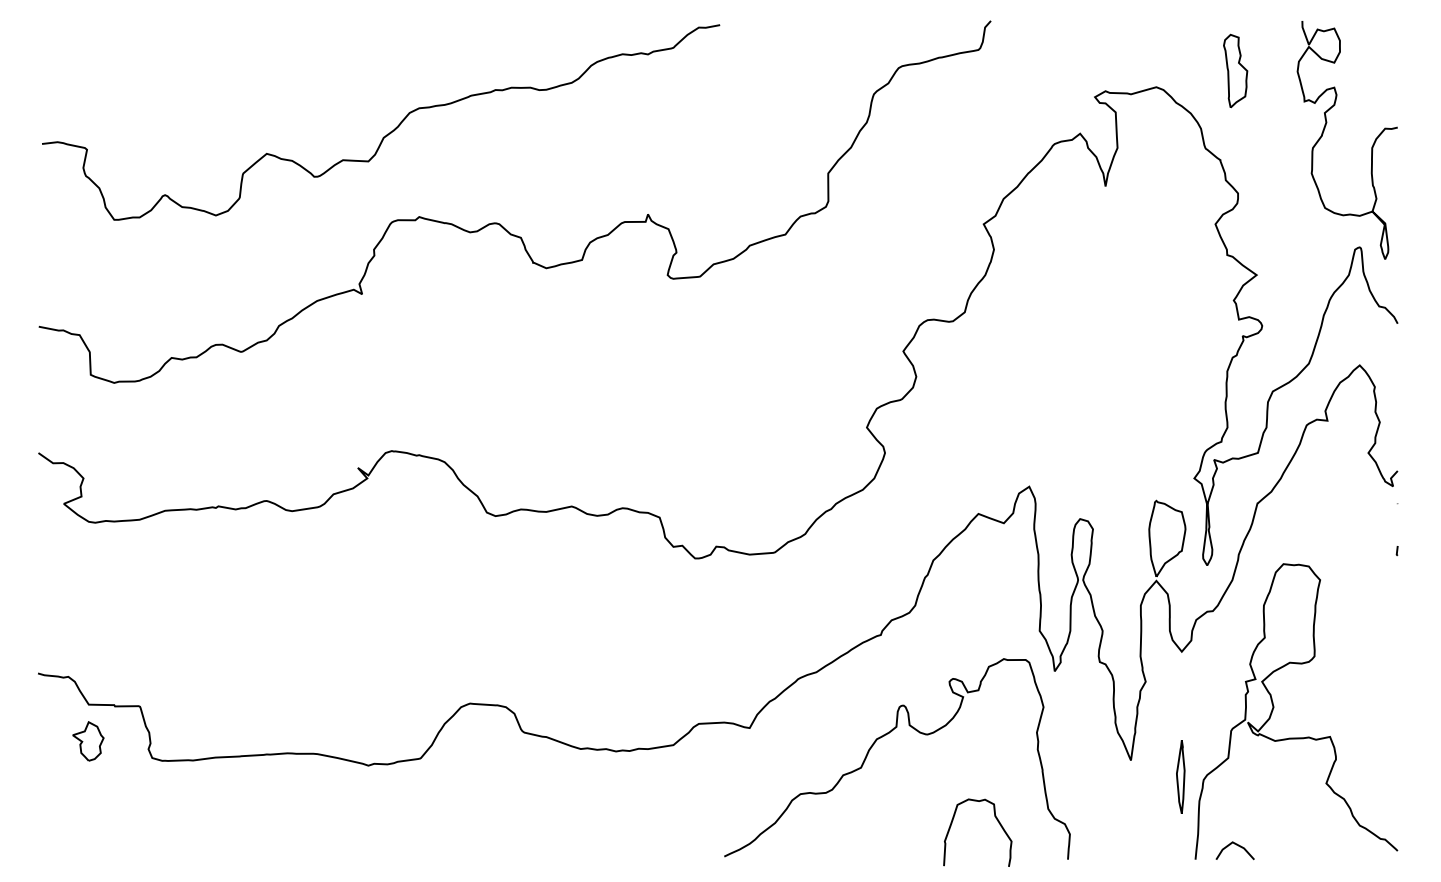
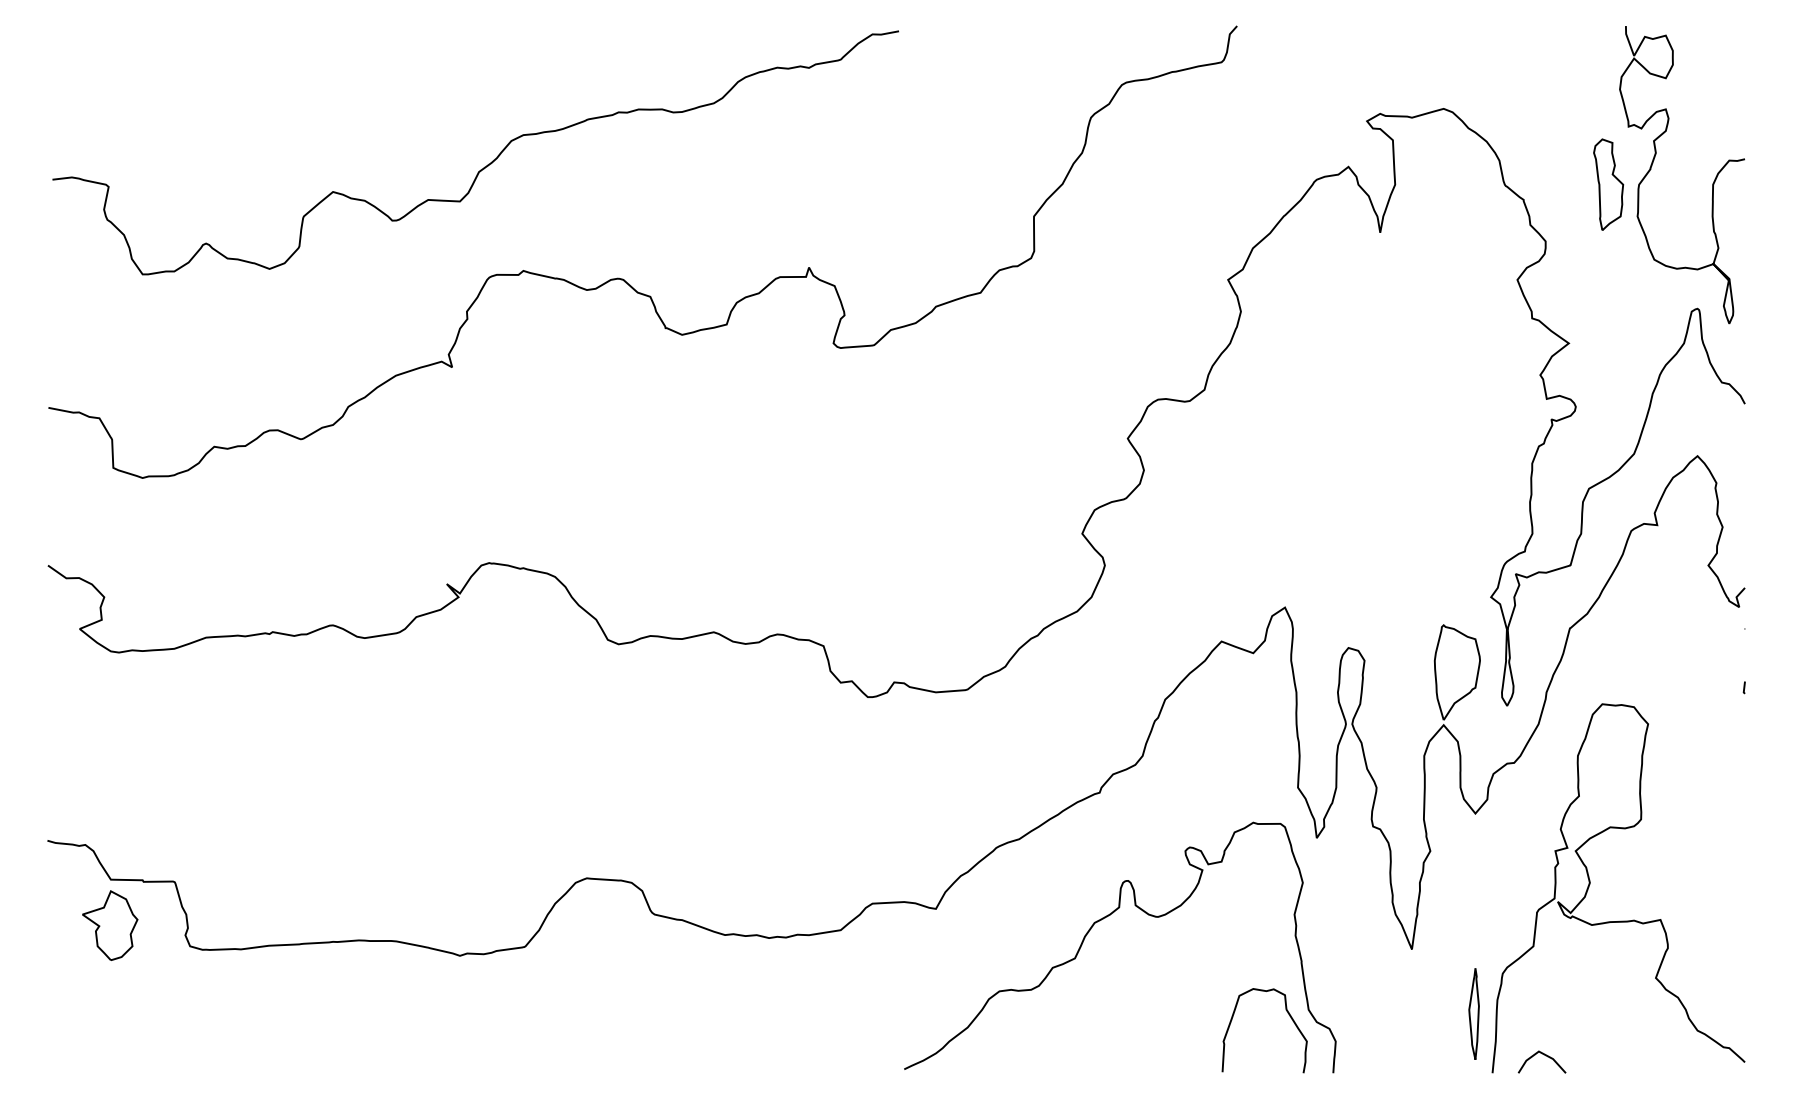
part: (1235, 70) -> (1608, 184), moved
part: (88, 741) -> (110, 925), size x1.43
part: (1180, 776) -> (1473, 1013), moved
curve: (996, 819) -> (1287, 1013), moved

